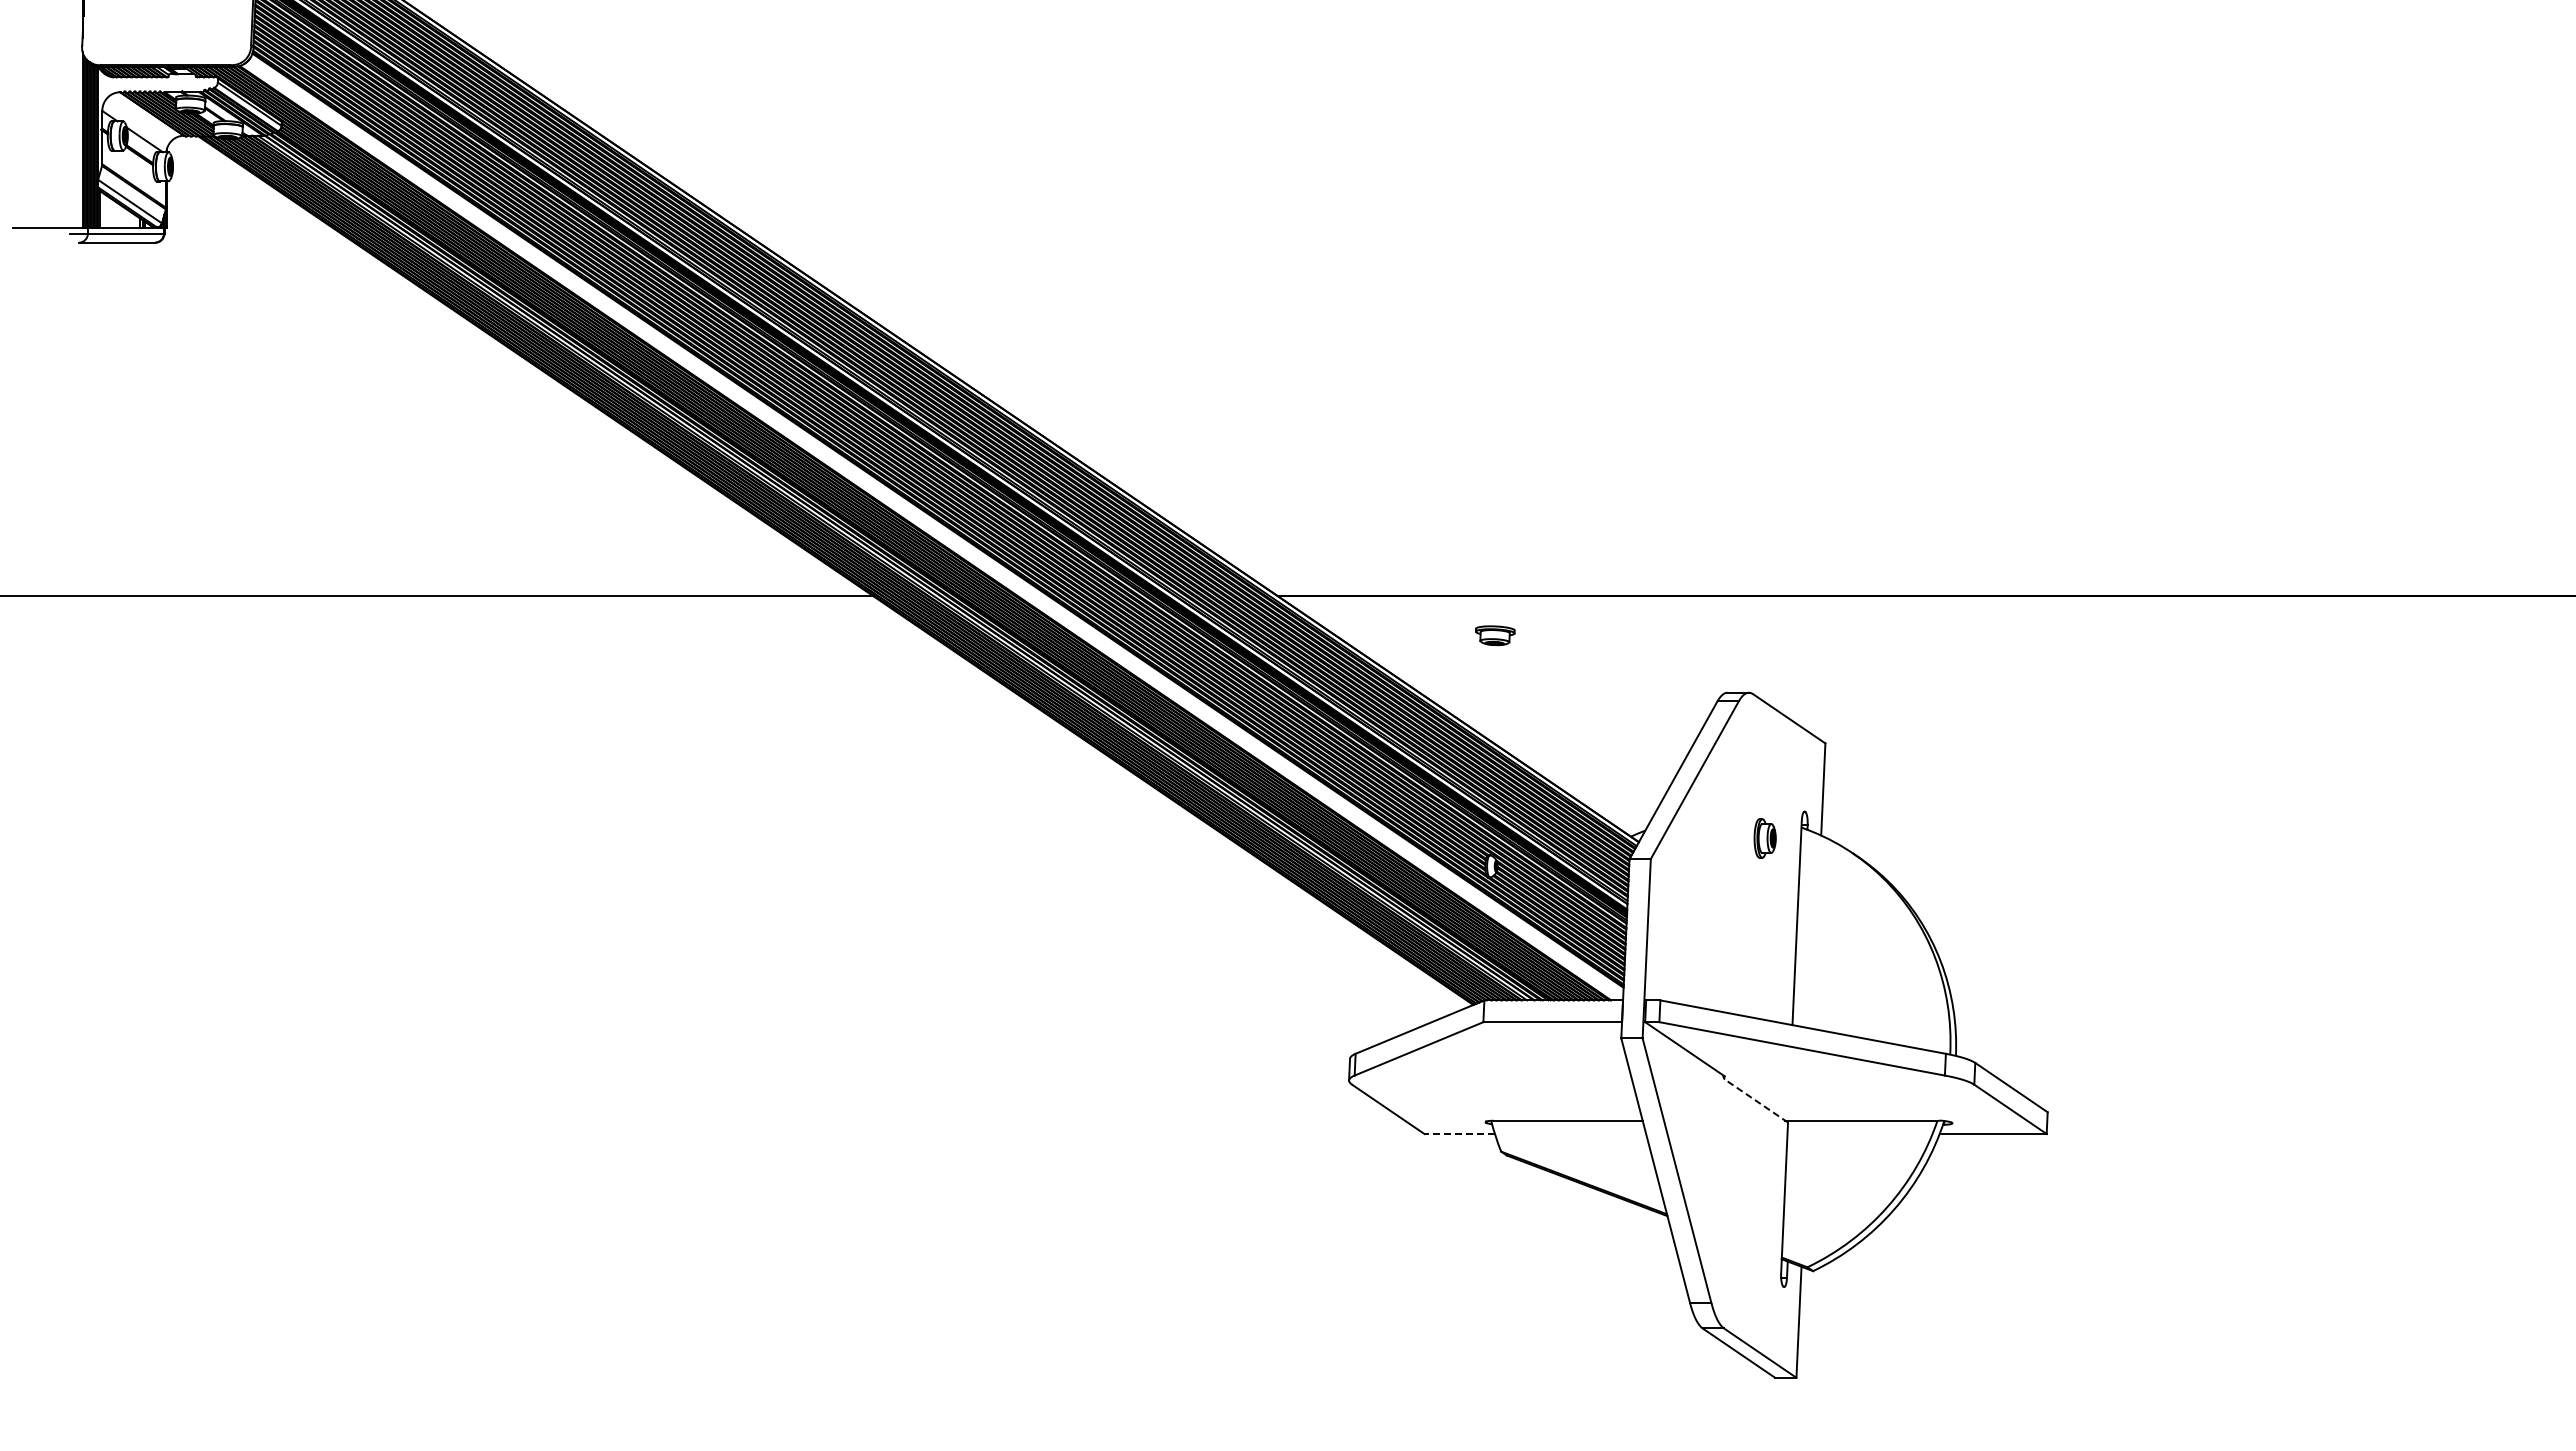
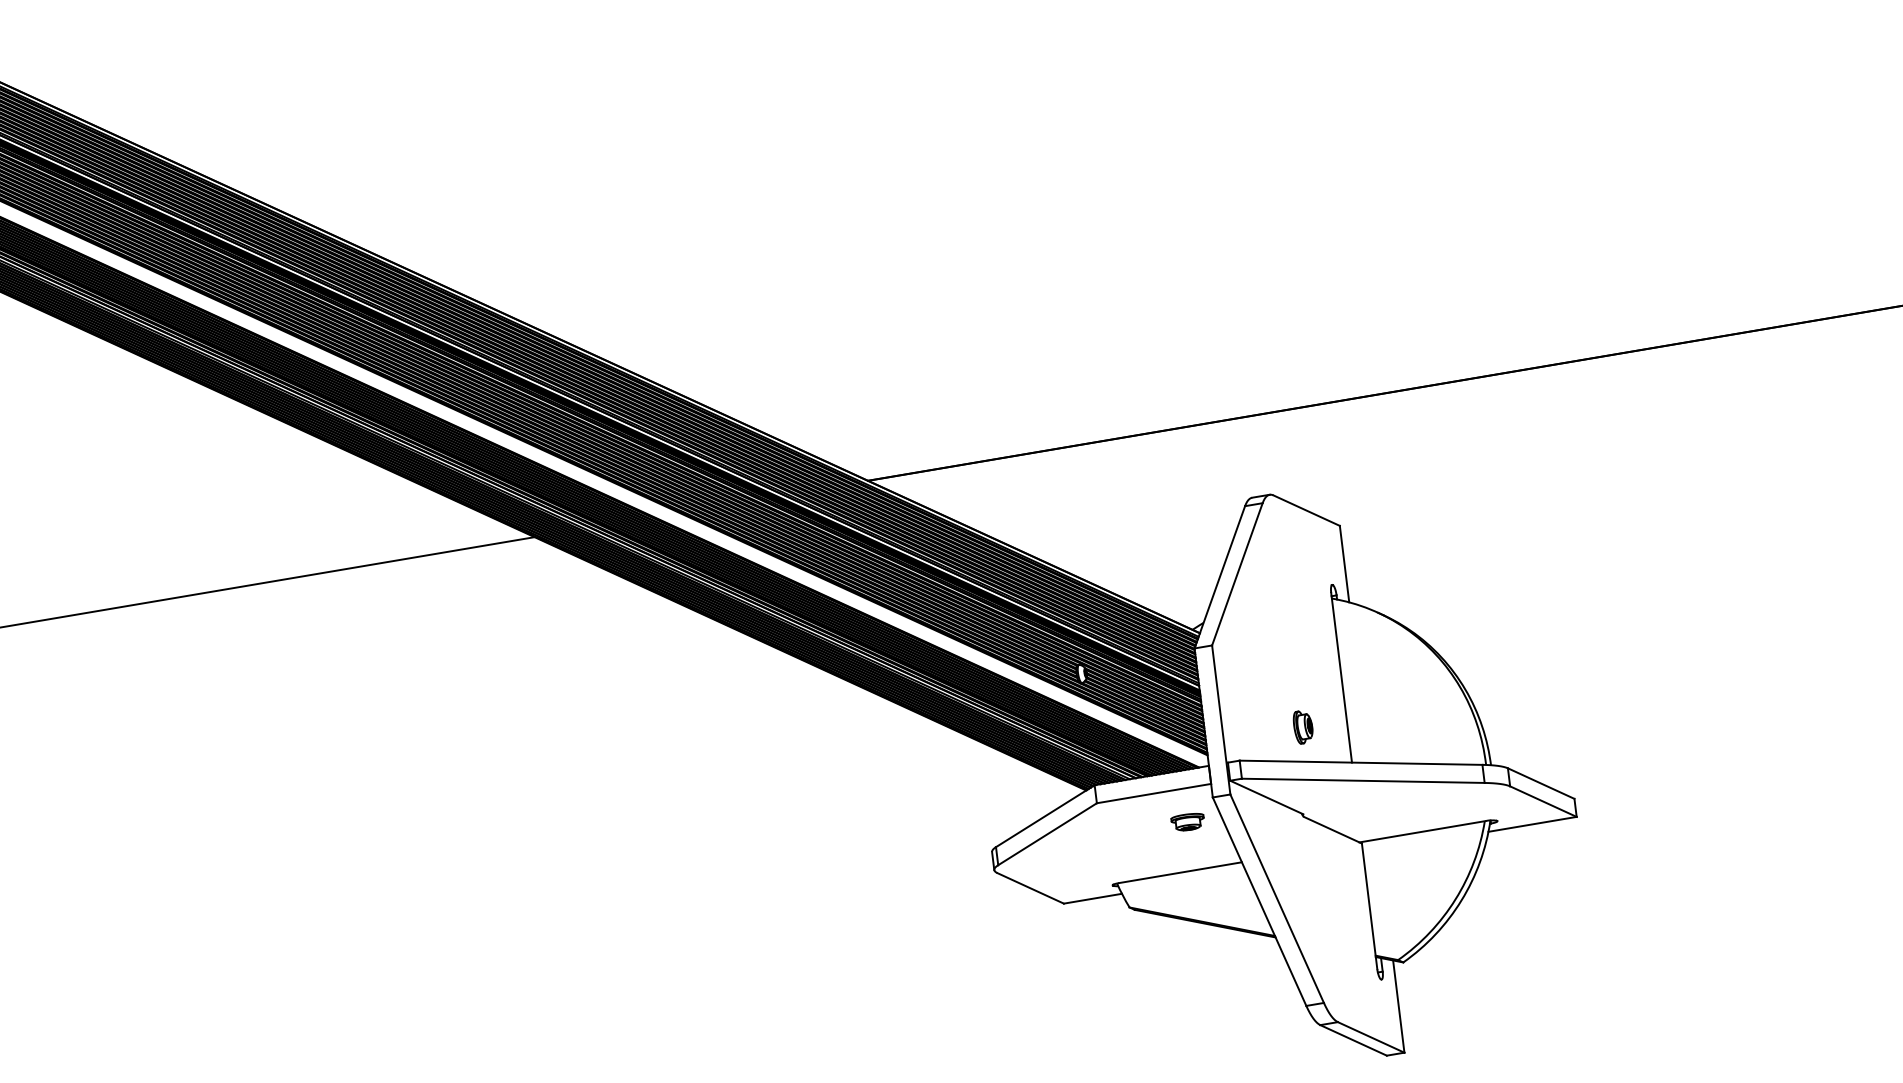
part: (1495, 635) -> (1188, 821), moved
part: (1764, 838) -> (1302, 727), moved
line: (1756, 1100) -> (1332, 829), dashed -> solid
line: (1459, 1134) -> (1092, 899), dashed -> solid

